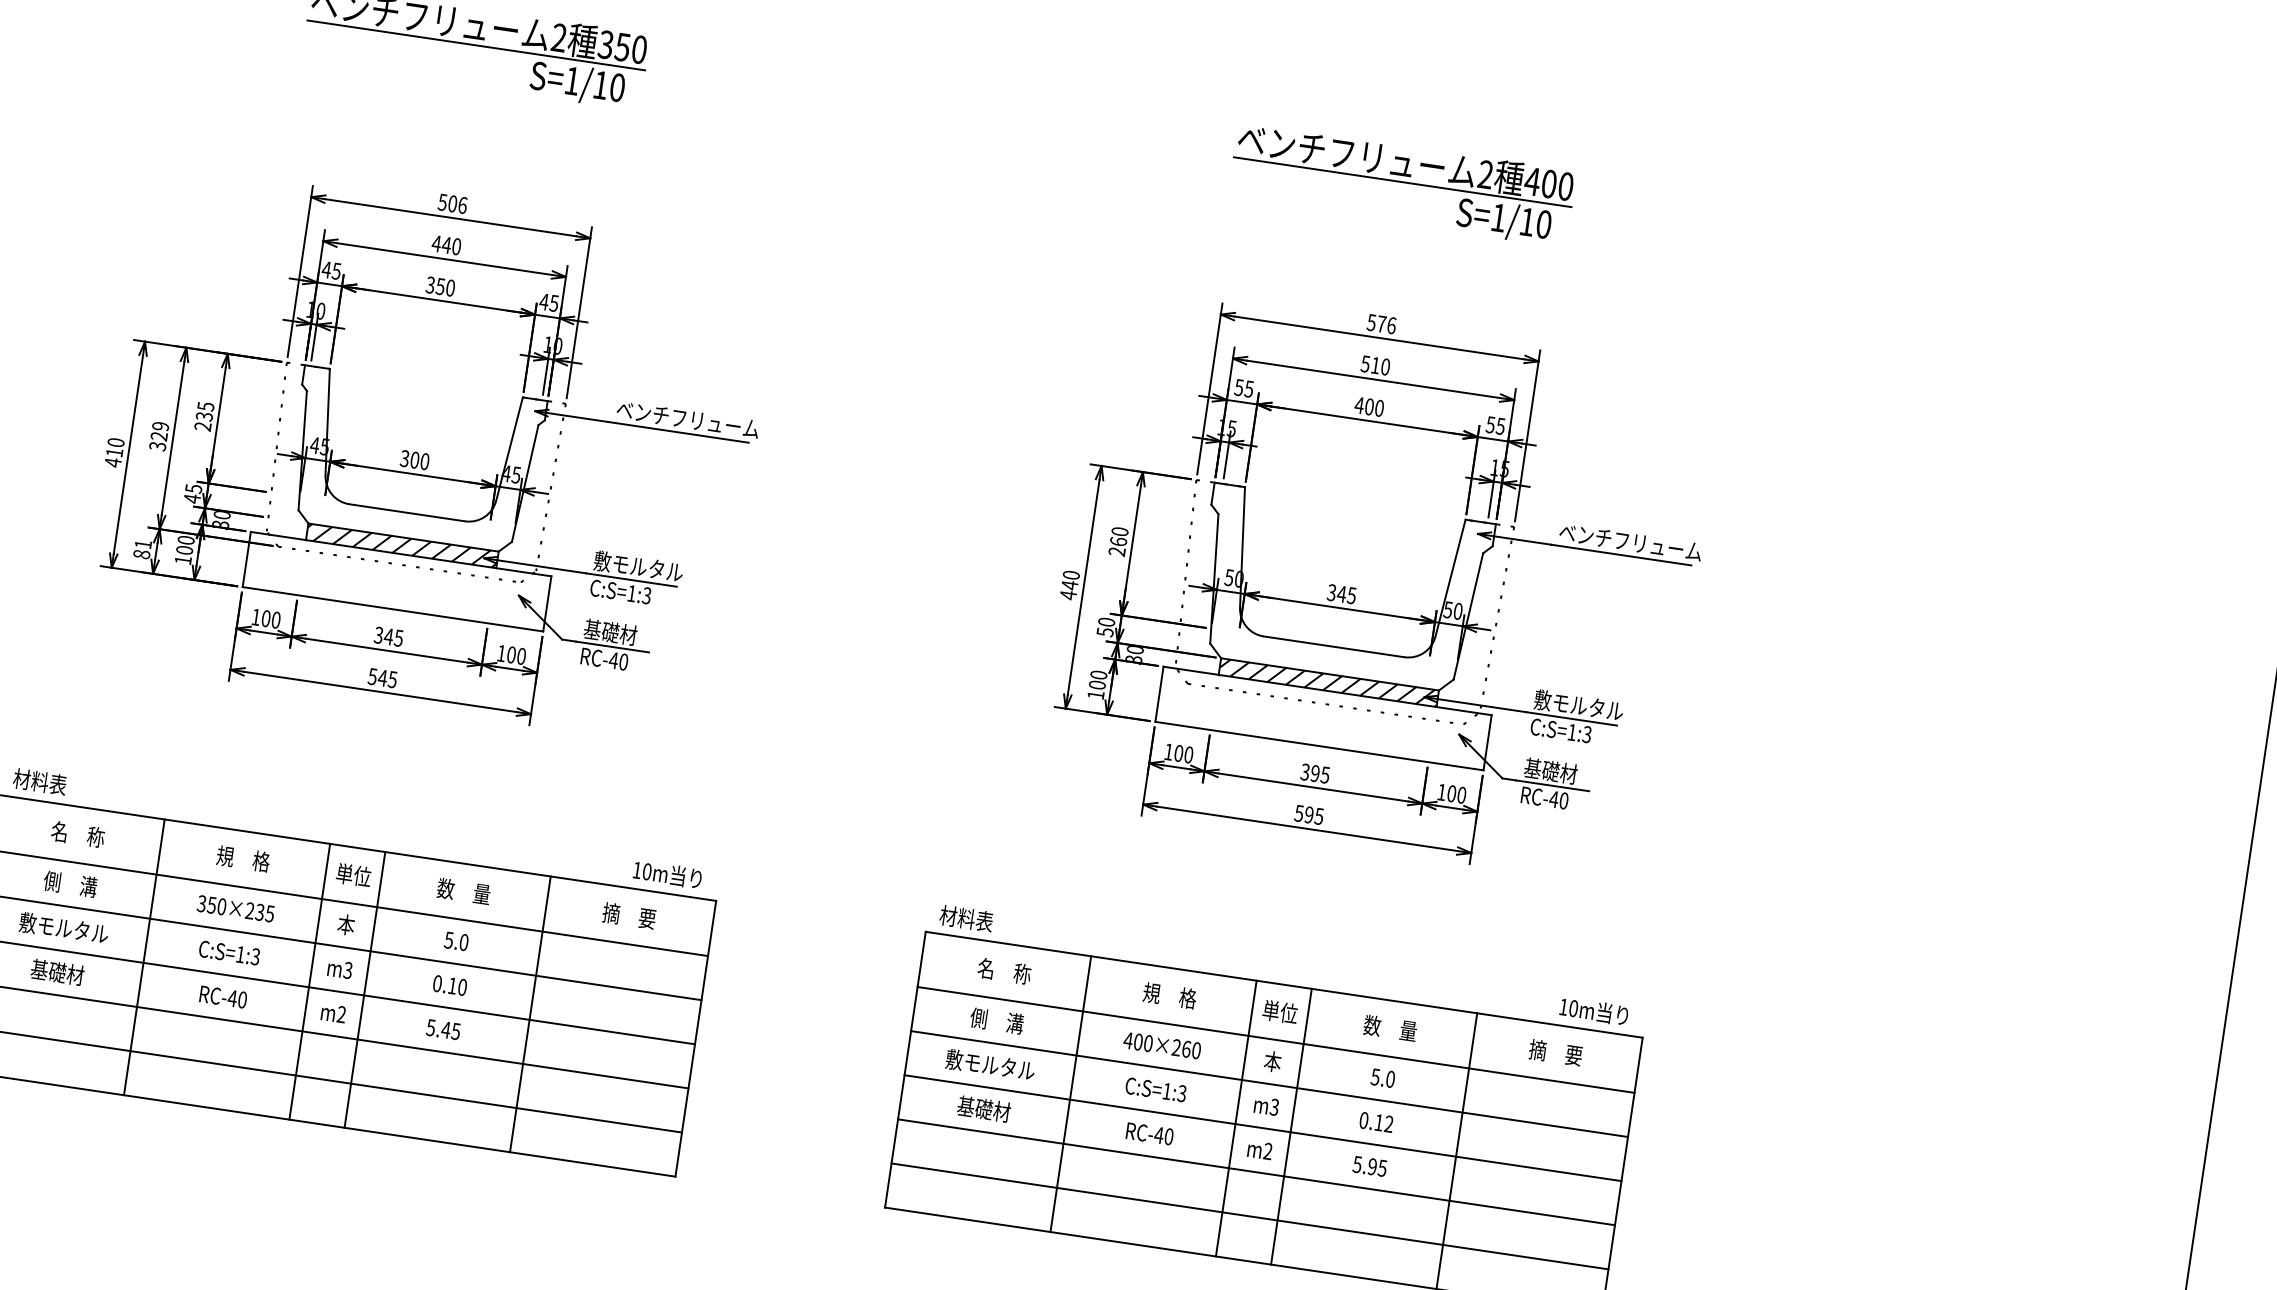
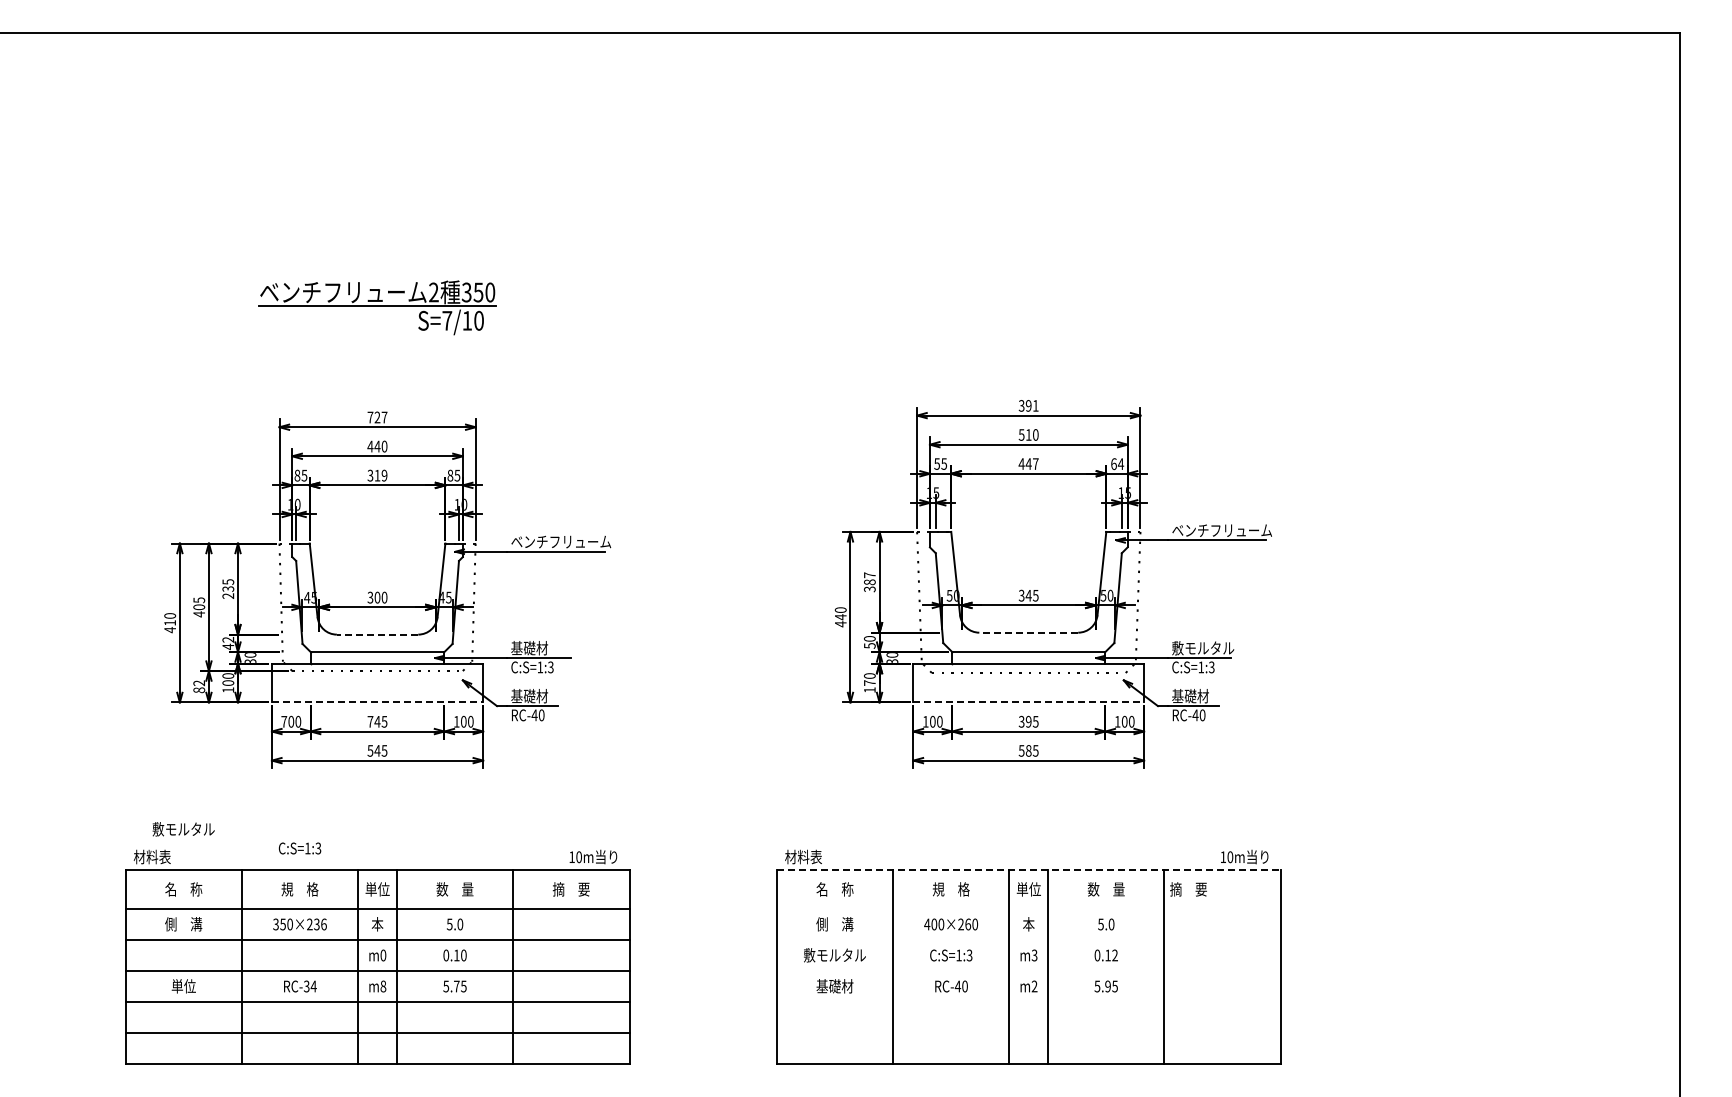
text: (572, 80) -> (447, 320), S=1/10 -> S=7/10
part: (1402, 184) -> (1028, 307), removed
text: (452, 203) -> (377, 417), 506 -> 727
text: (326, 269) -> (297, 475), 45 -> 85
text: (444, 287) -> (380, 475), 350 -> 319
text: (544, 301) -> (450, 475), 45 -> 85
text: (1381, 323) -> (1028, 405), 576 -> 391
text: (1373, 406) -> (1031, 463), 400 -> 447
text: (1495, 426) -> (1117, 464), 55 -> 64
text: (159, 436) -> (199, 607), 329 -> 405
text: (194, 488) -> (228, 639), 45 -> 42
line: (407, 512) -> (377, 634), solid -> dashed
text: (1118, 541) -> (869, 582), 260 -> 387
text: (142, 544) -> (198, 683), 81 -> 82
hatch: (402, 545) -> (377, 657), removed
text: (638, 567) -> (542, 648), 敷モルタル -> 基礎材
line: (392, 609) -> (377, 702), solid -> dashed
text: (256, 616) -> (284, 721), 100 -> 700
text: (378, 634) -> (370, 721), 345 -> 745
line: (1333, 646) -> (1028, 632), solid -> dashed
hatch: (1328, 682) -> (1028, 657), removed
text: (1097, 684) -> (869, 682), 100 -> 170
line: (1320, 746) -> (1029, 702), solid -> dashed
text: (1308, 814) -> (1028, 750), 595 -> 585
text: (269, 913) -> (323, 924), 350×235 -> 350×236
text: (63, 928) -> (183, 829), moved
text: (228, 952) -> (299, 848), moved
text: (348, 970) -> (383, 955), m3 -> m0
text: (57, 972) -> (183, 986), 基礎材 -> 単位
line: (1283, 985) -> (1028, 870), solid -> dashed
text: (236, 999) -> (309, 986), RC-40 -> RC-34
text: (341, 1014) -> (383, 986), m2 -> m8
text: (445, 1029) -> (456, 986), 5.45 -> 5.75
line: (1275, 1040) -> (1028, 909), removed
text: (1555, 1052) -> (1188, 889), moved
line: (1269, 1084) -> (1028, 940), removed
line: (1262, 1128) -> (1028, 971), removed
line: (1255, 1172) -> (1028, 1002), removed
line: (1249, 1216) -> (1028, 1033), removed

